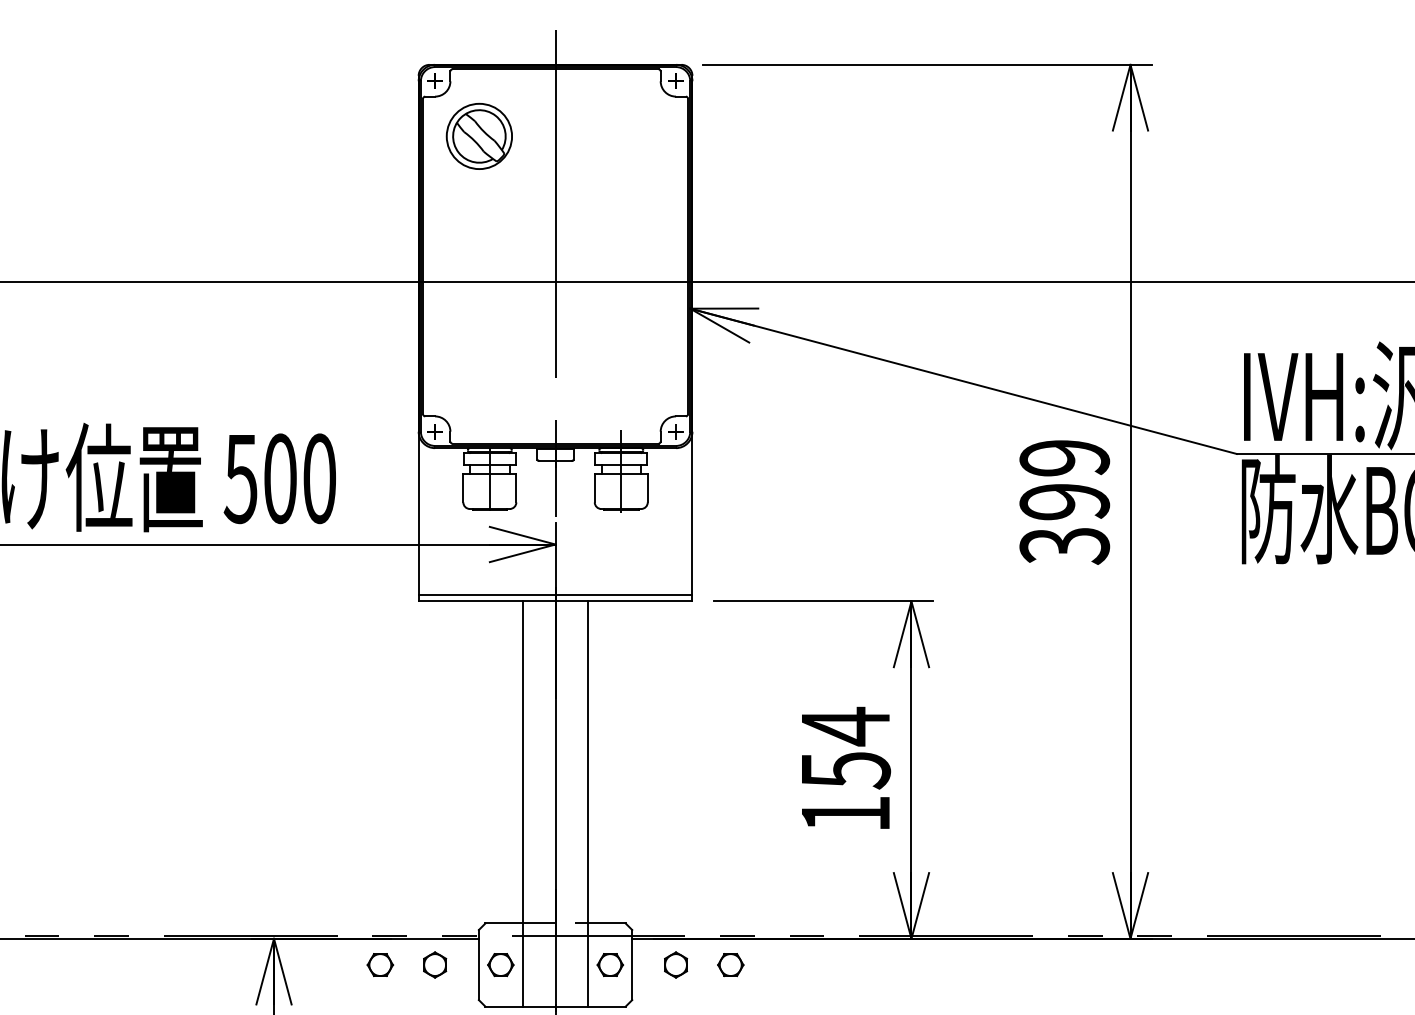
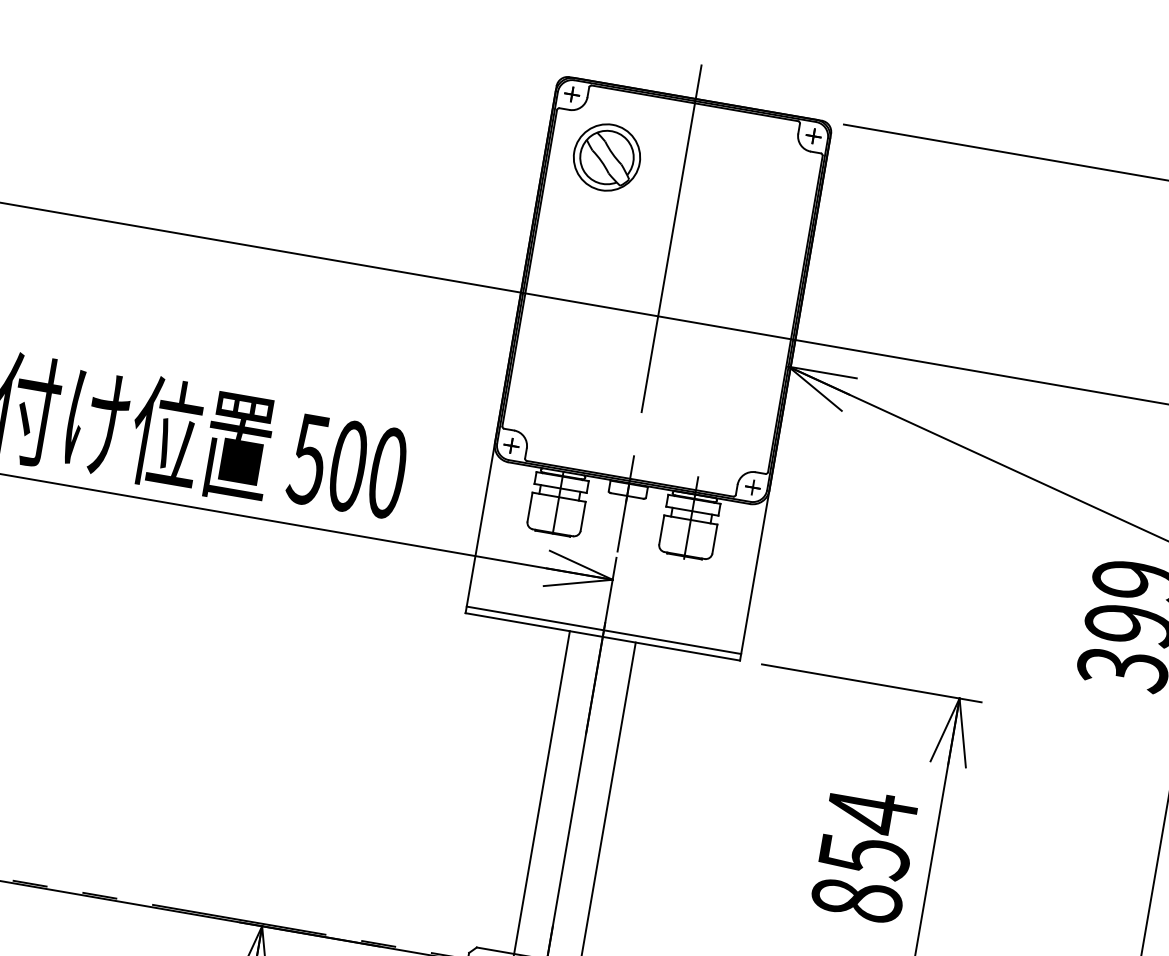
text: (845, 813) -> (856, 899), 154 -> 854

